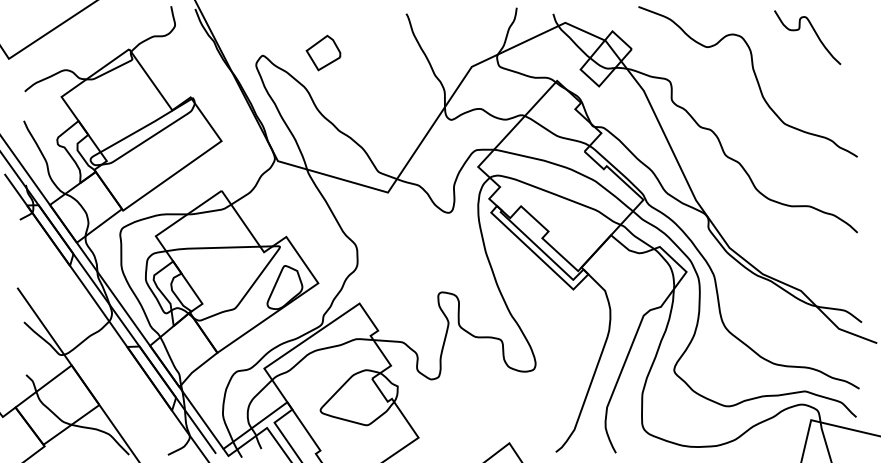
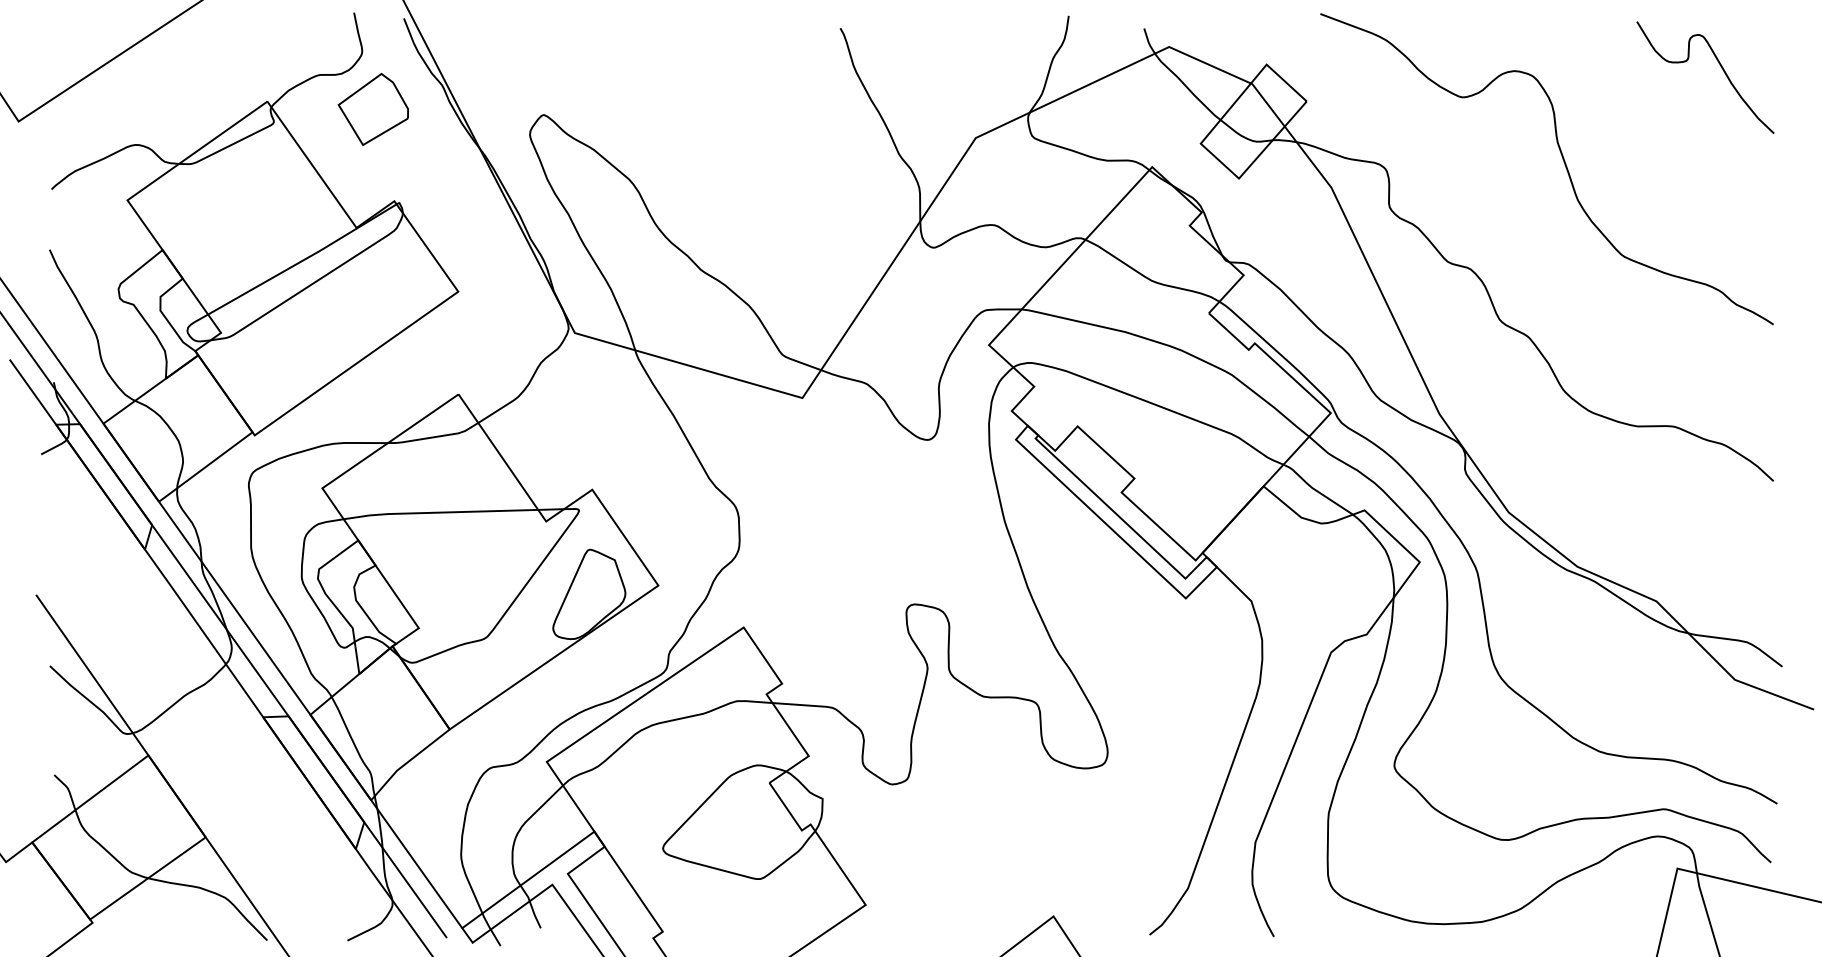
curve: (815, 34) -> (1721, 71), moved
part: (323, 52) -> (373, 108), moved

